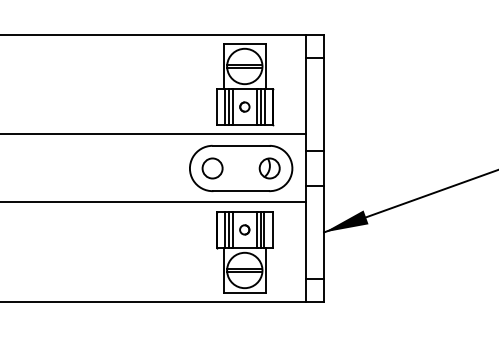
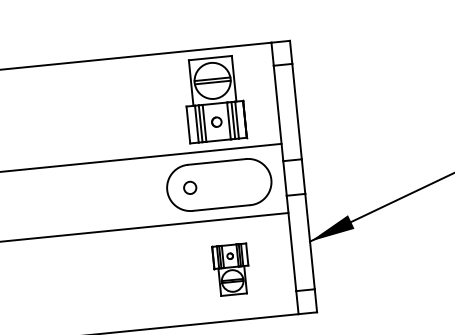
circle: (212, 168) -> (190, 187), size x0.6
part: (269, 168) -> (248, 182), removed
part: (244, 252) -> (231, 270), size x0.6

